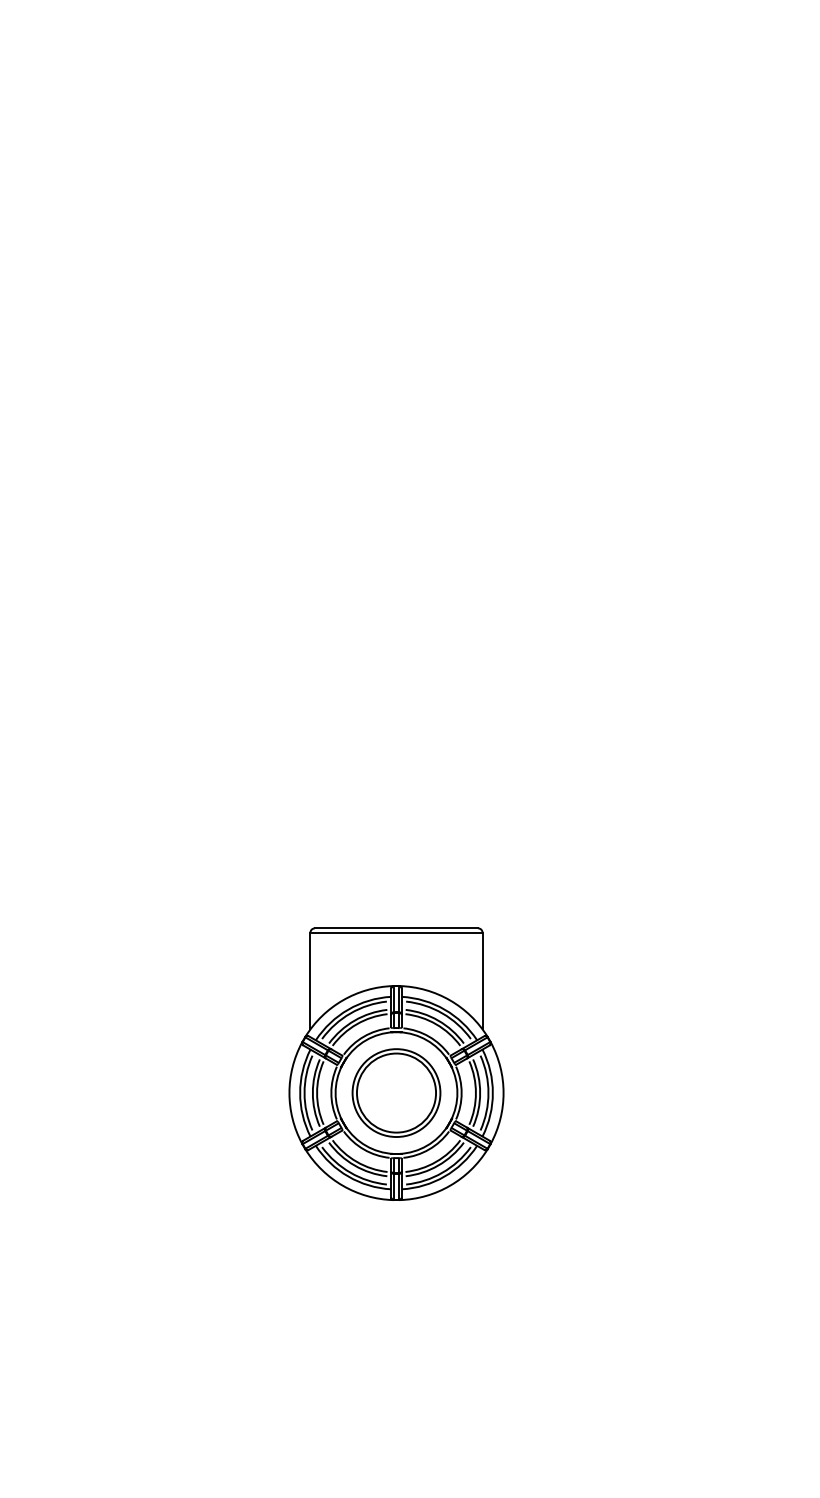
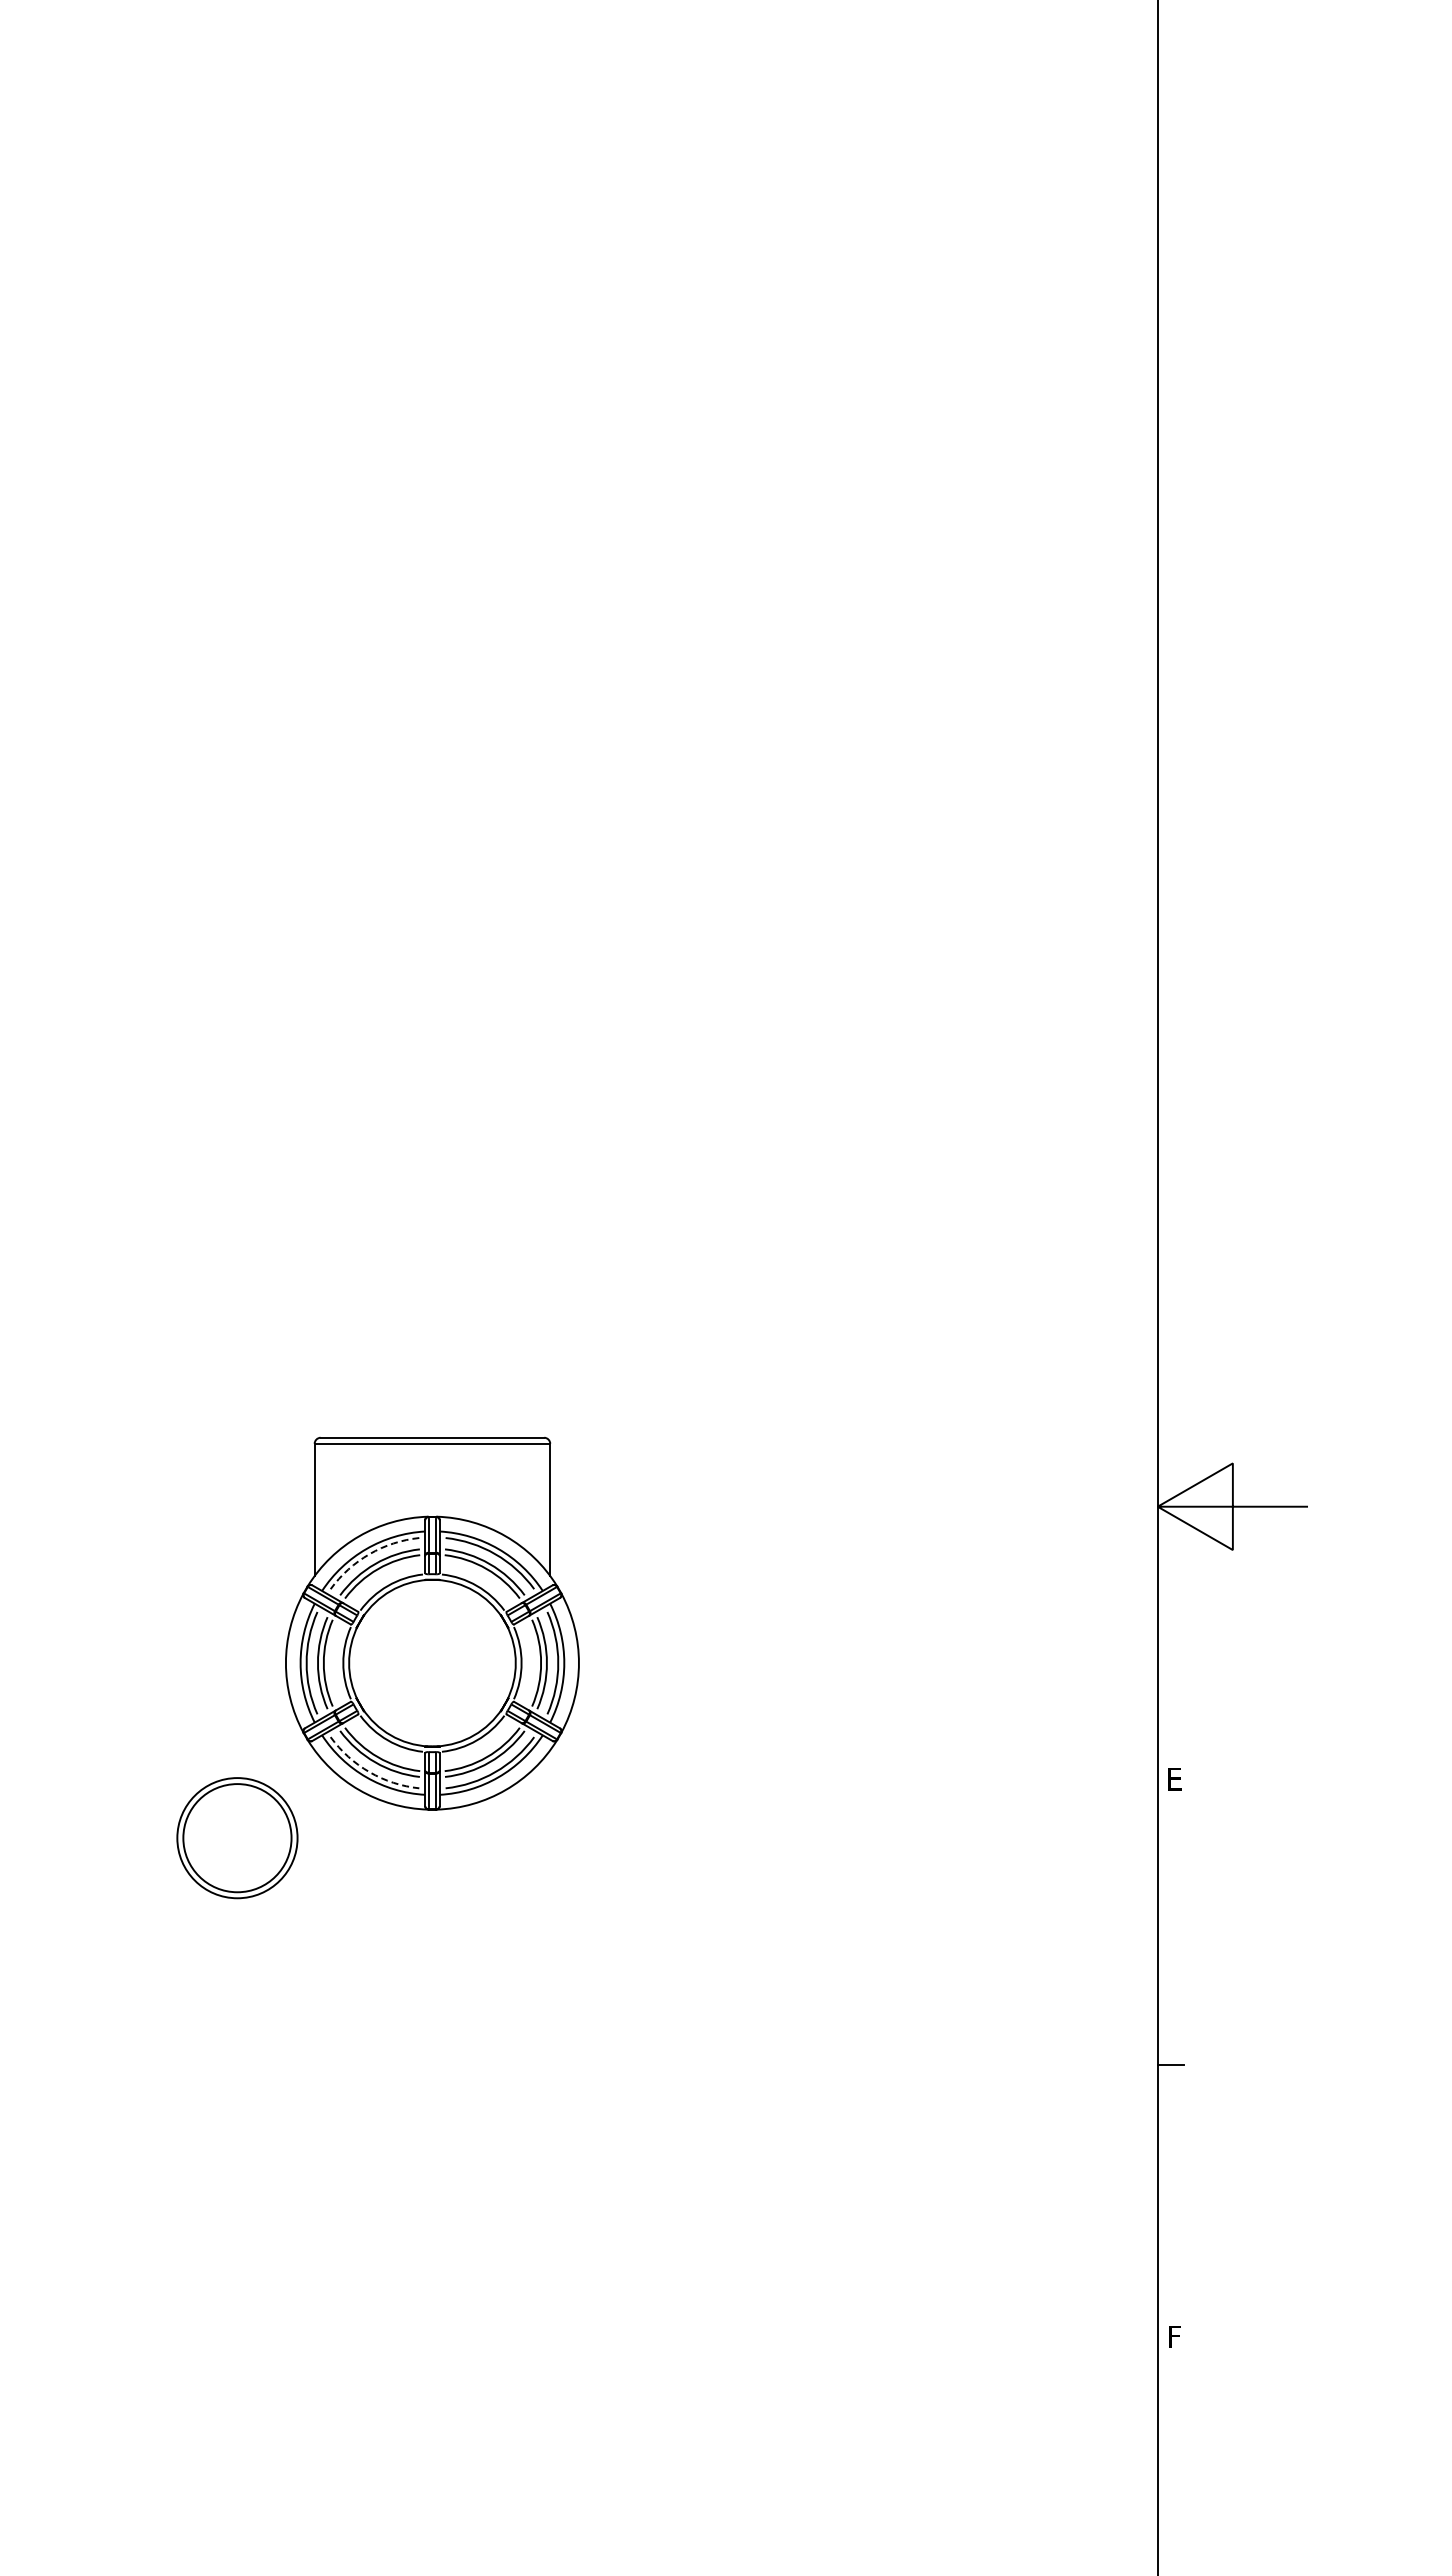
arc: (350, 1013) -> (369, 1554), solid -> dashed
part: (396, 1093) -> (237, 1838), moved
arc: (350, 1172) -> (369, 1772), solid -> dashed

